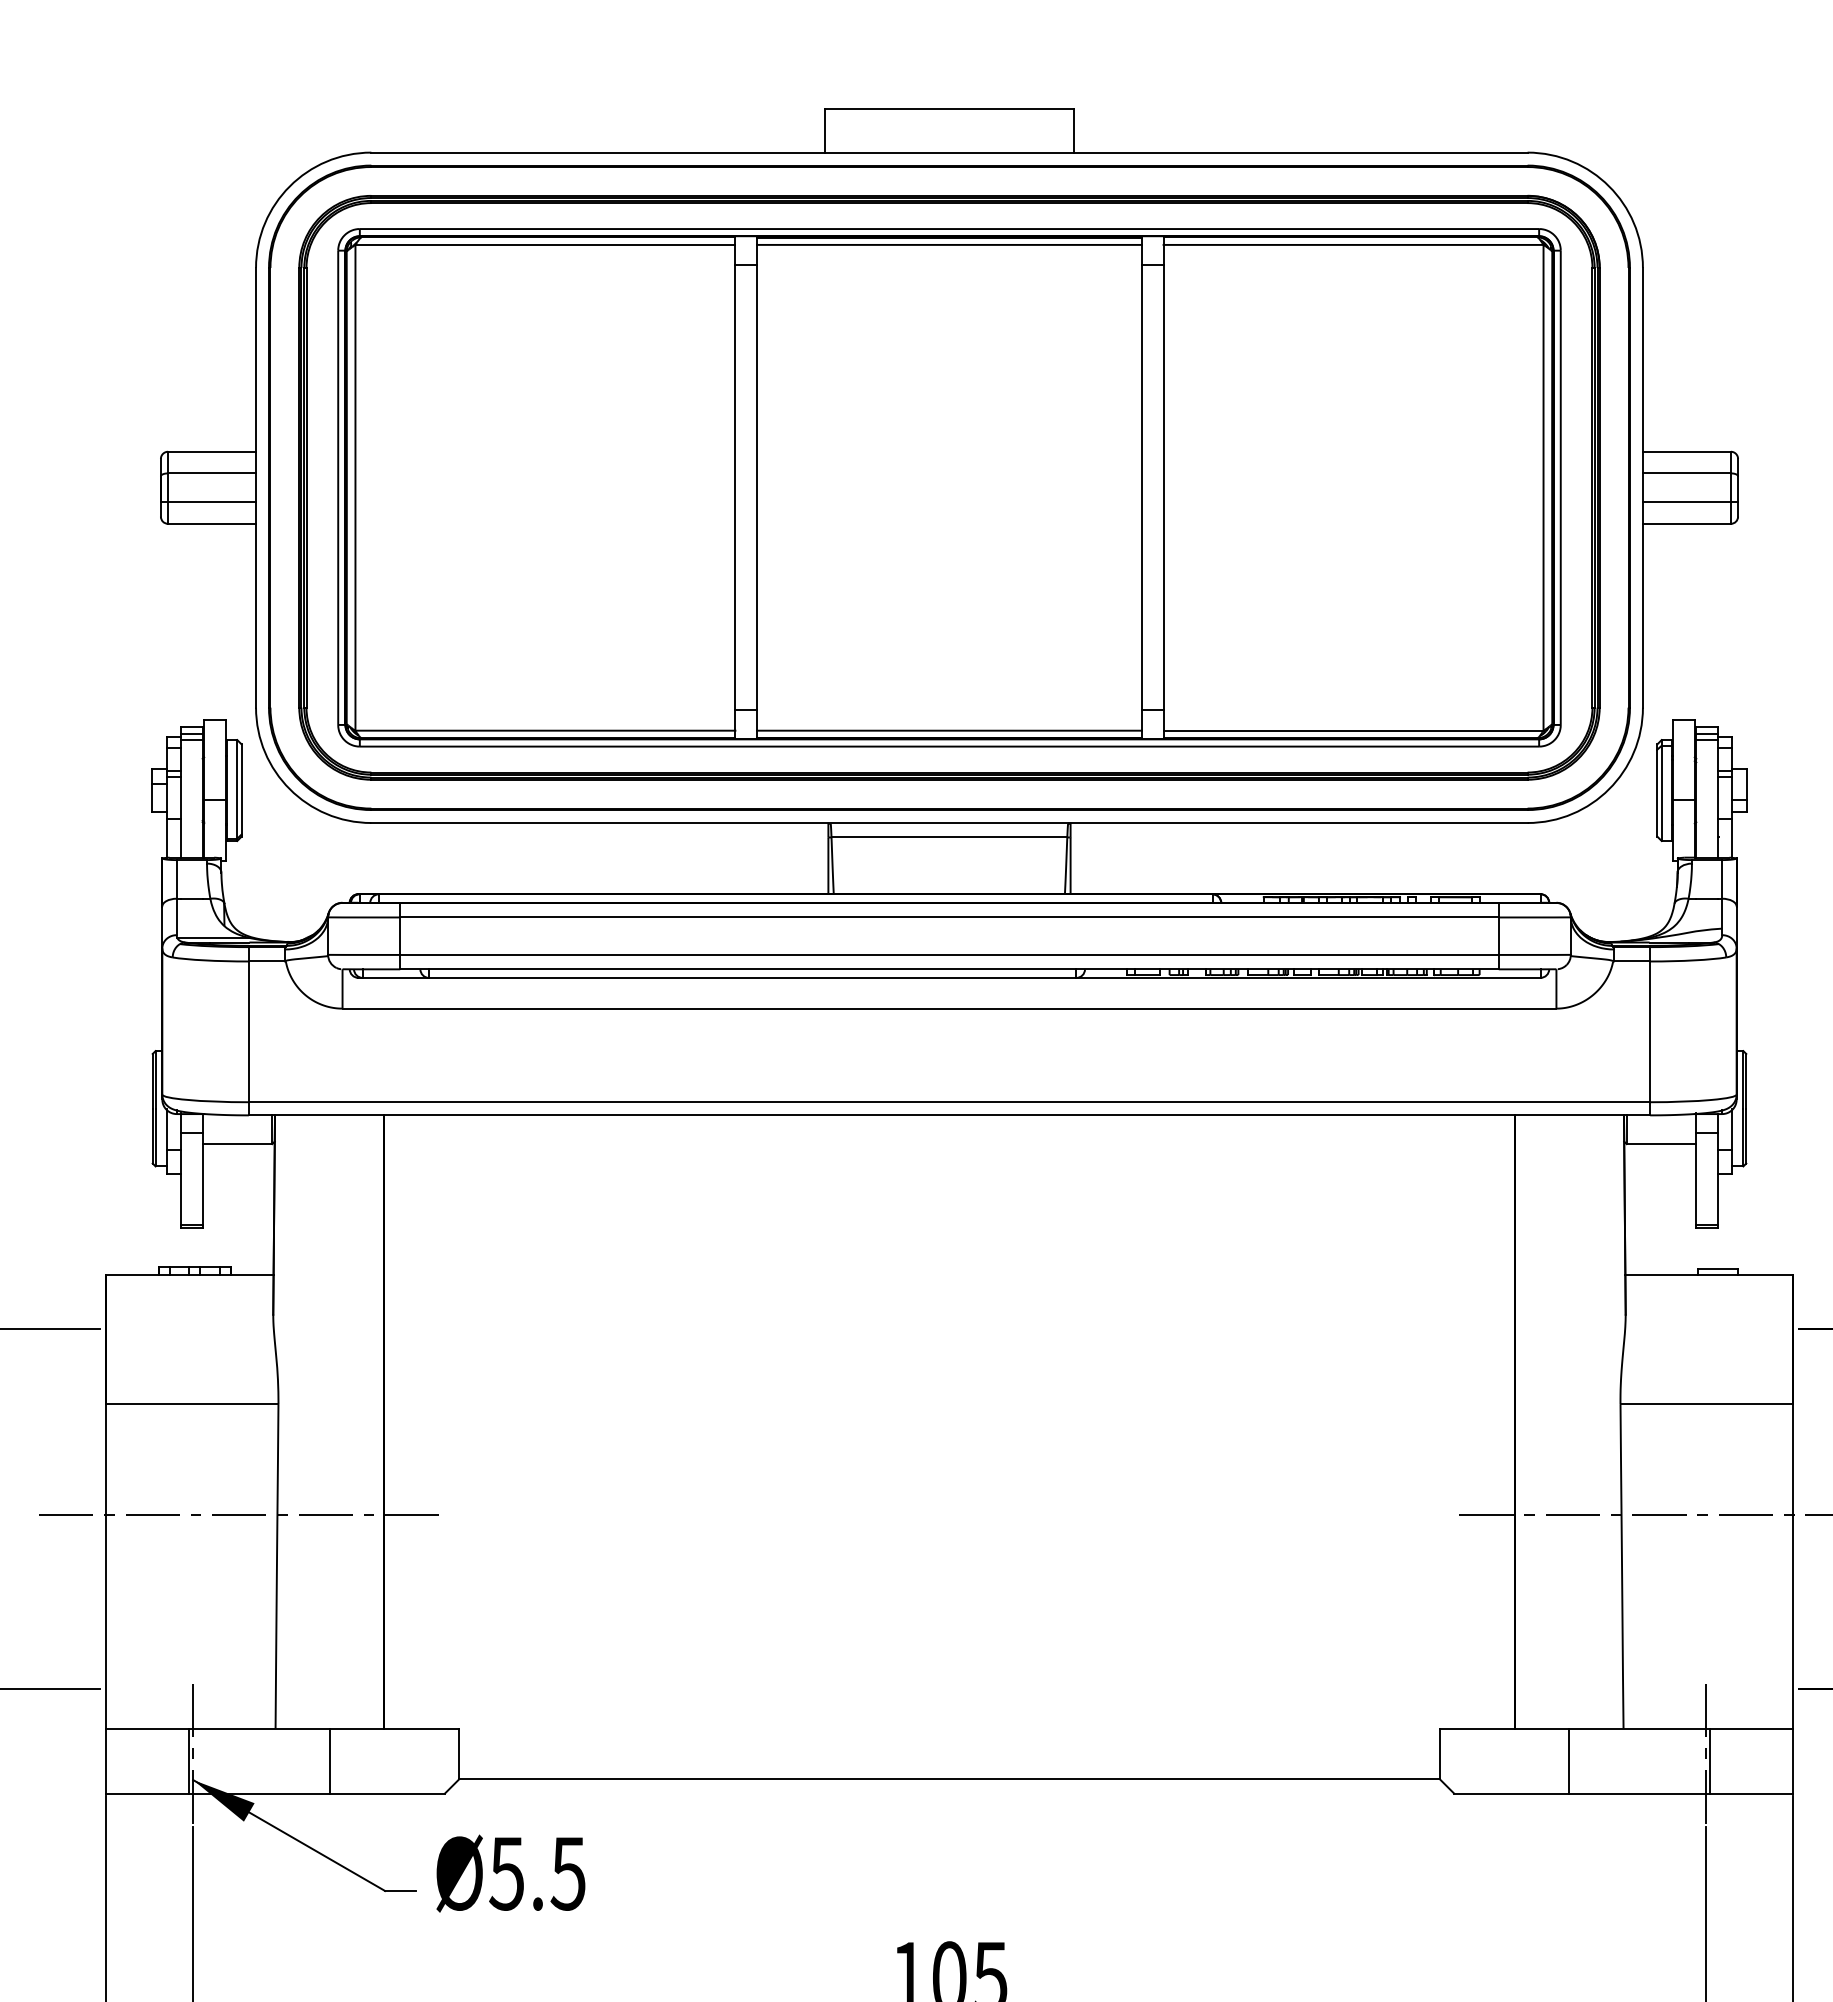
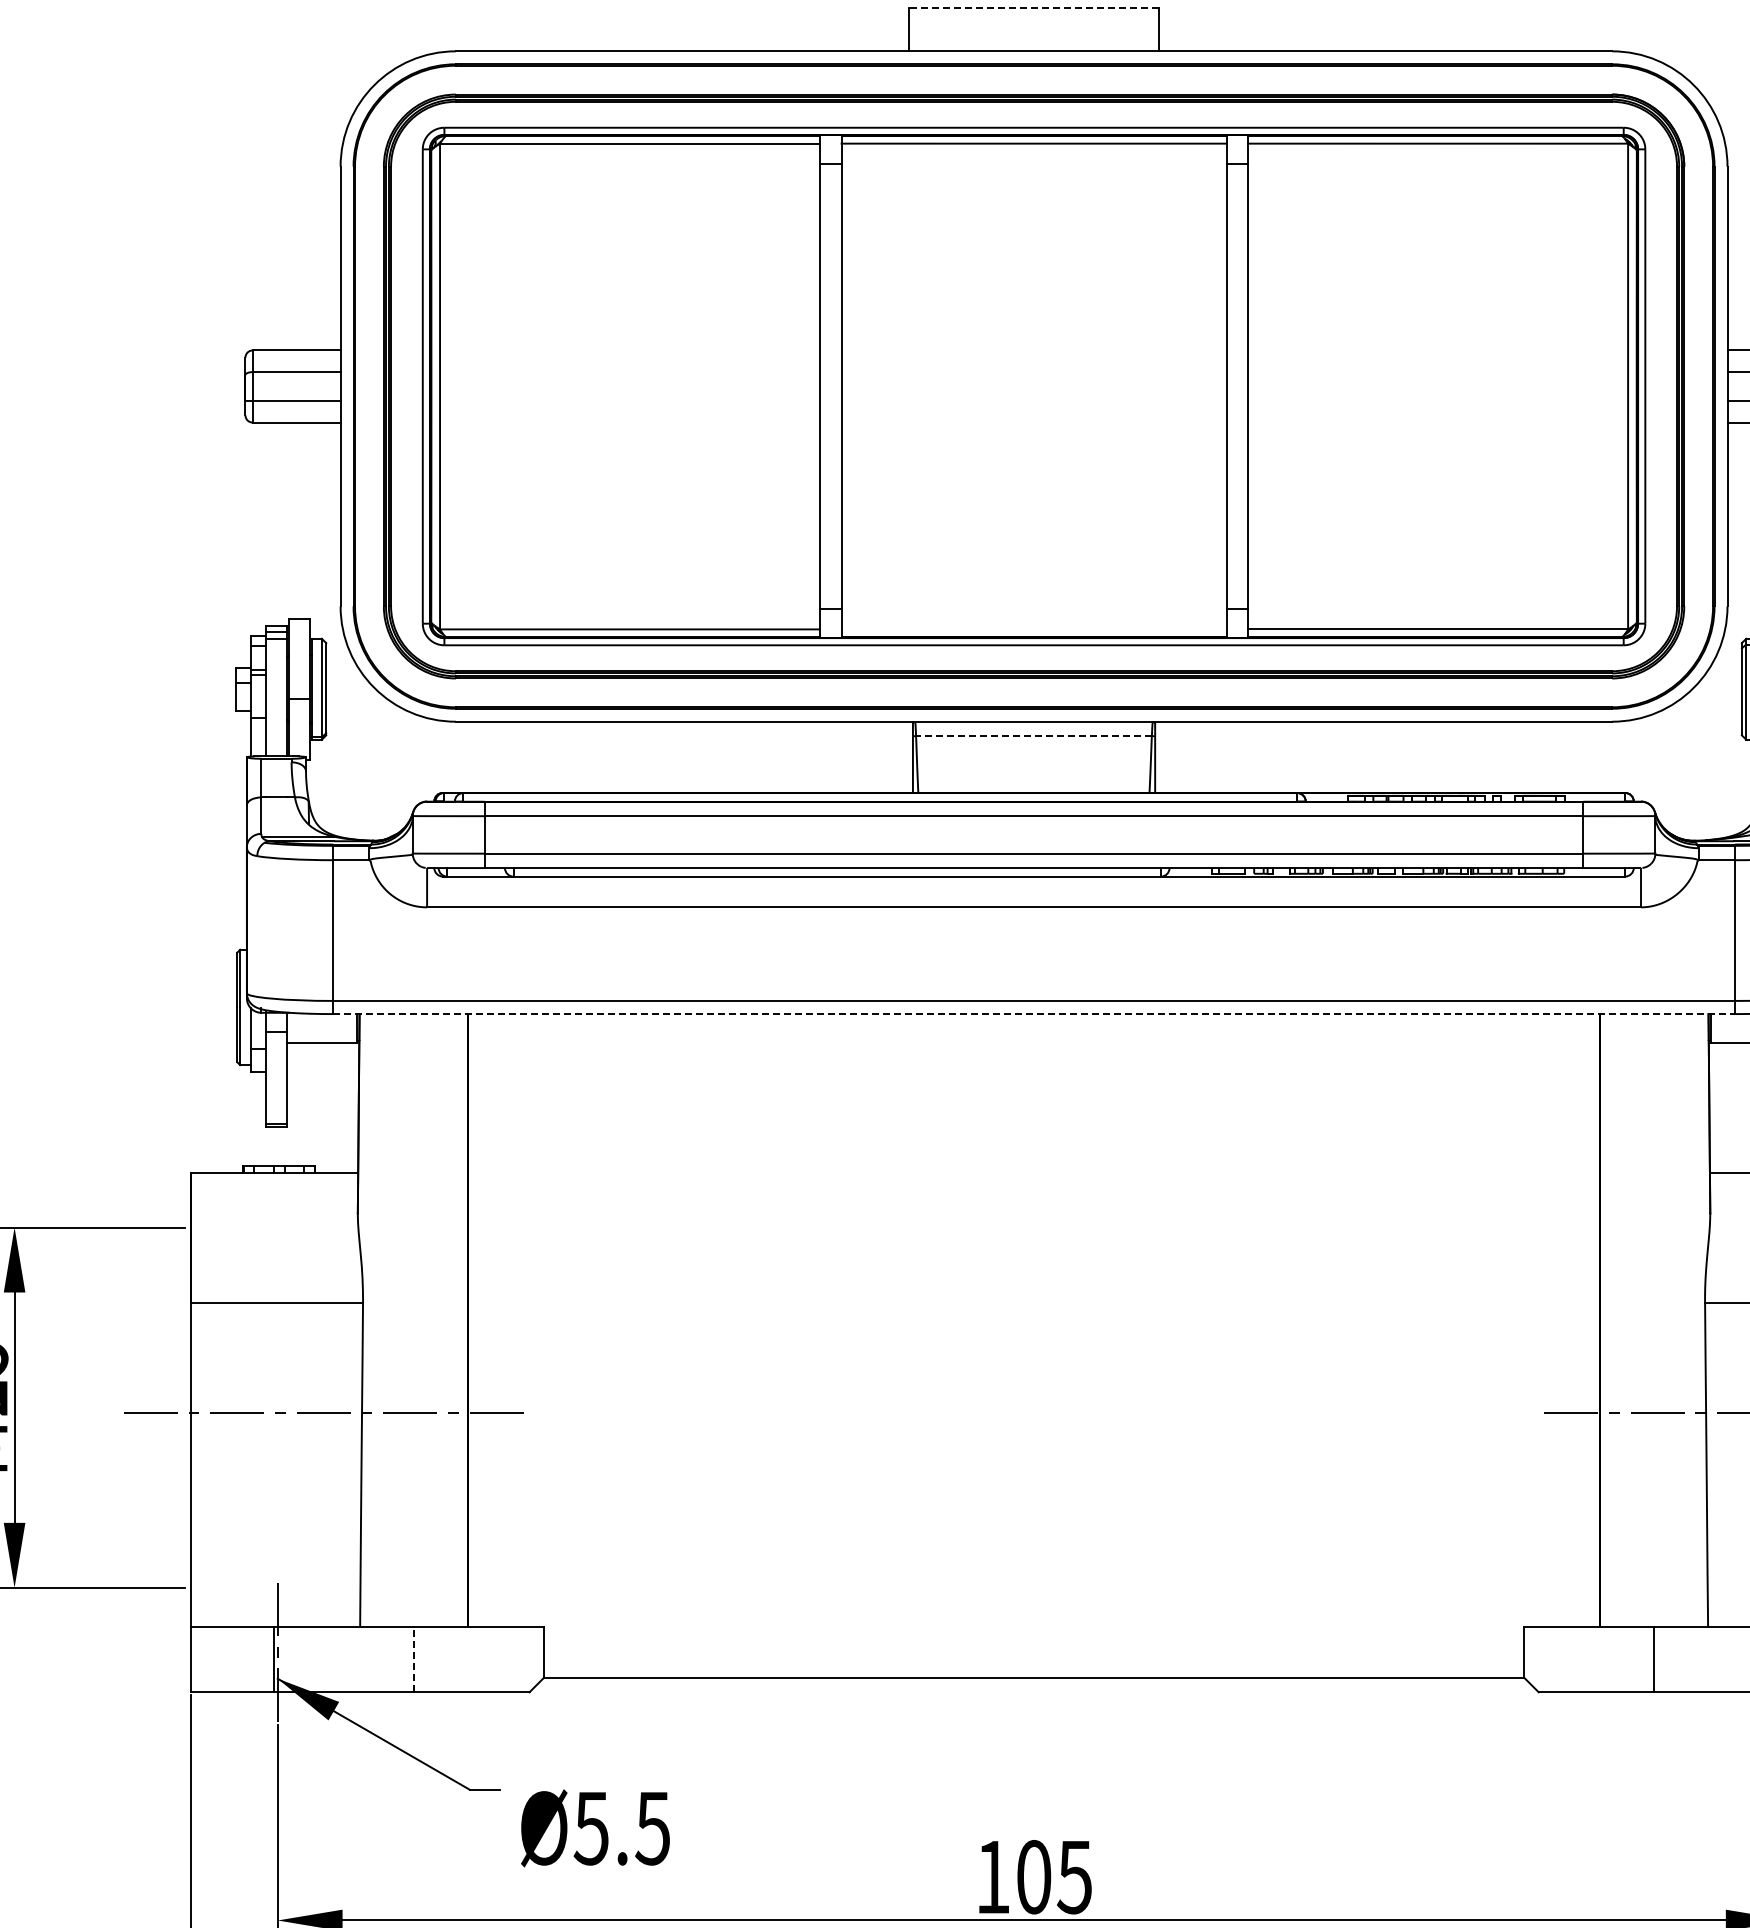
line: (949, 109) -> (1034, 8), solid -> dashed
line: (949, 730) -> (1034, 629), removed
line: (949, 837) -> (1034, 736), solid -> dashed
line: (949, 1115) -> (1034, 1014), solid -> dashed
line: (329, 1760) -> (414, 1659), solid -> dashed
text: (510, 1873) -> (595, 1828), moved

